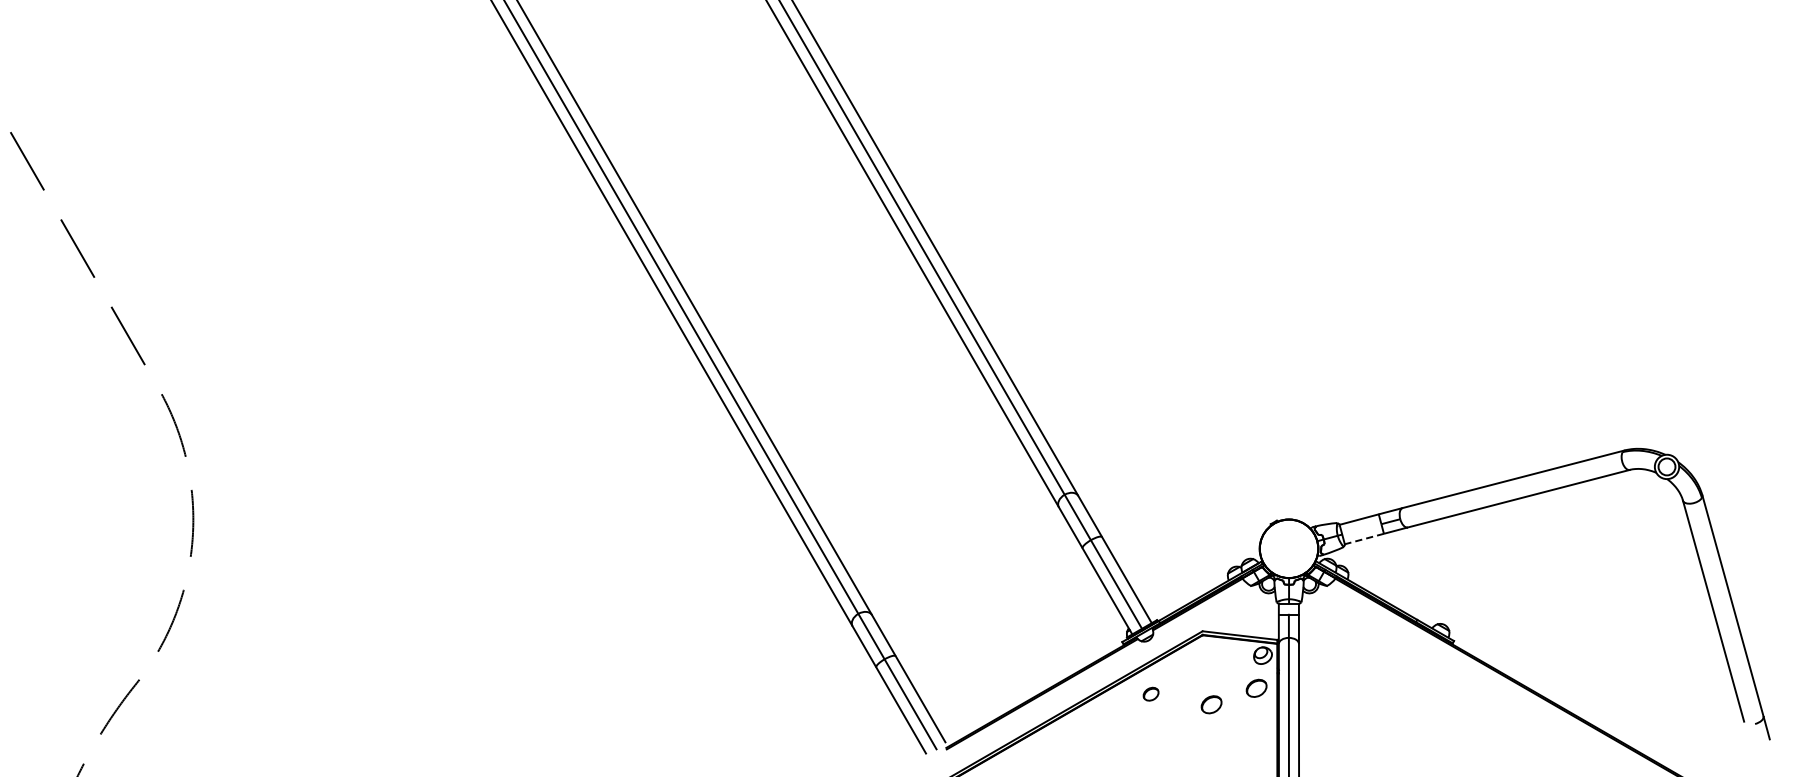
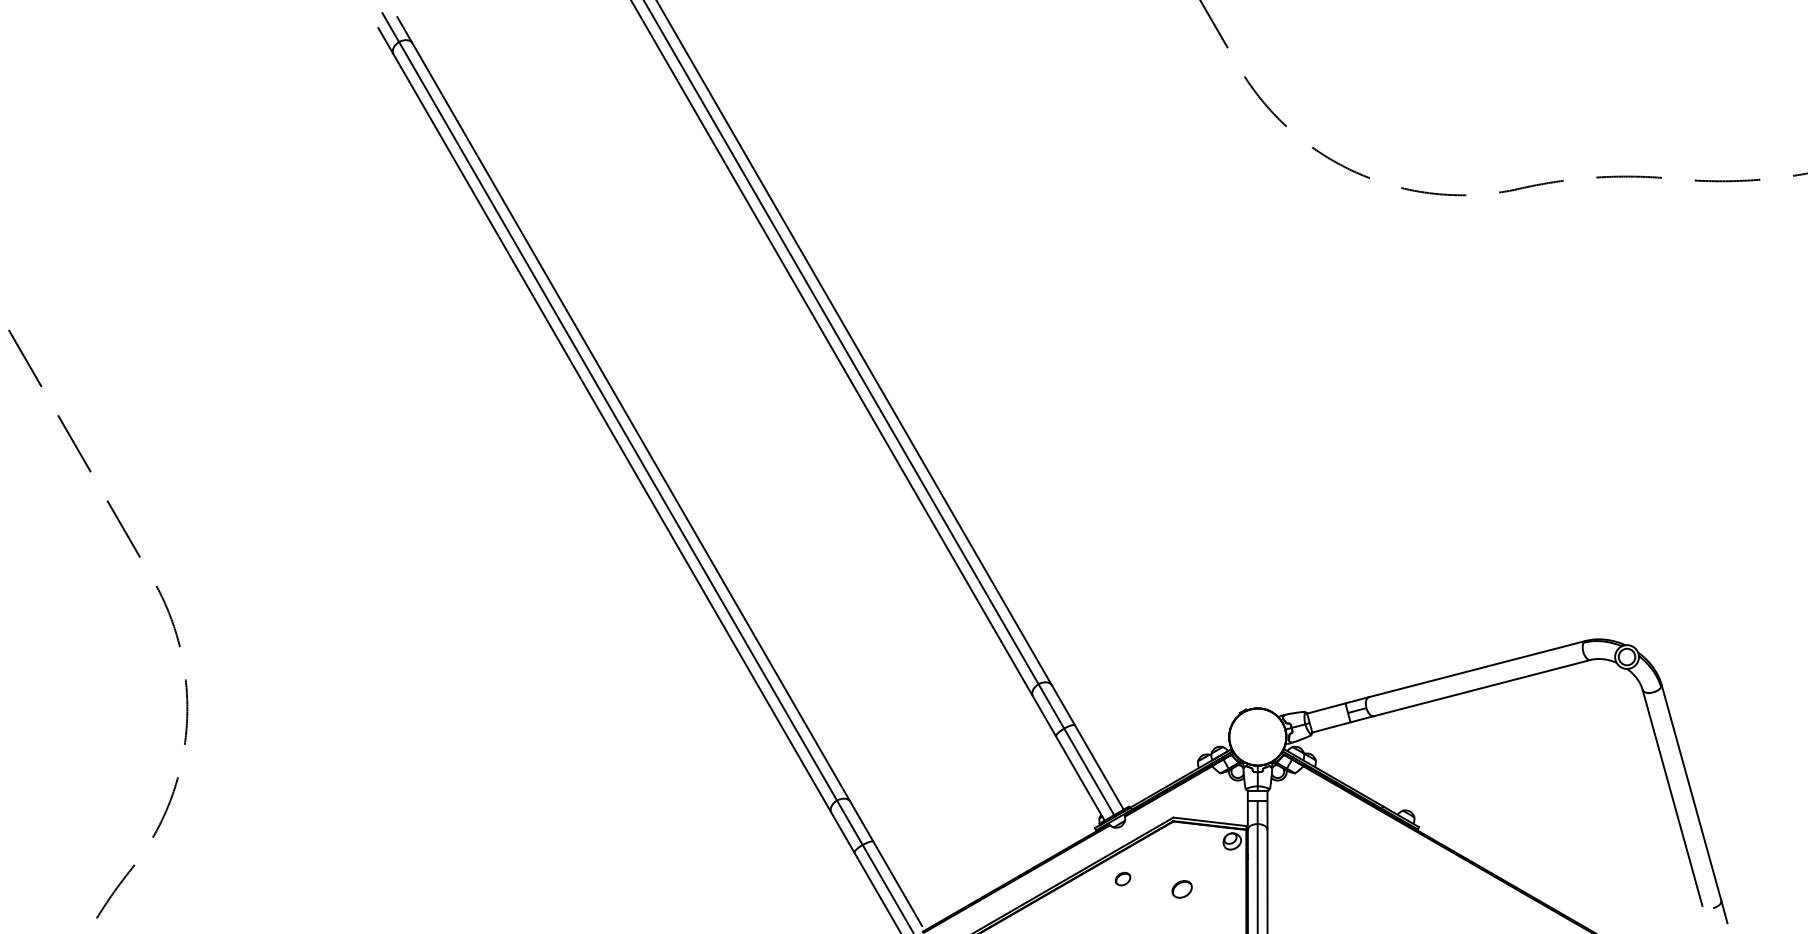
line: (1364, 539) -> (1331, 727), dashed -> solid
part: (1255, 688) -> (1225, 873), removed

